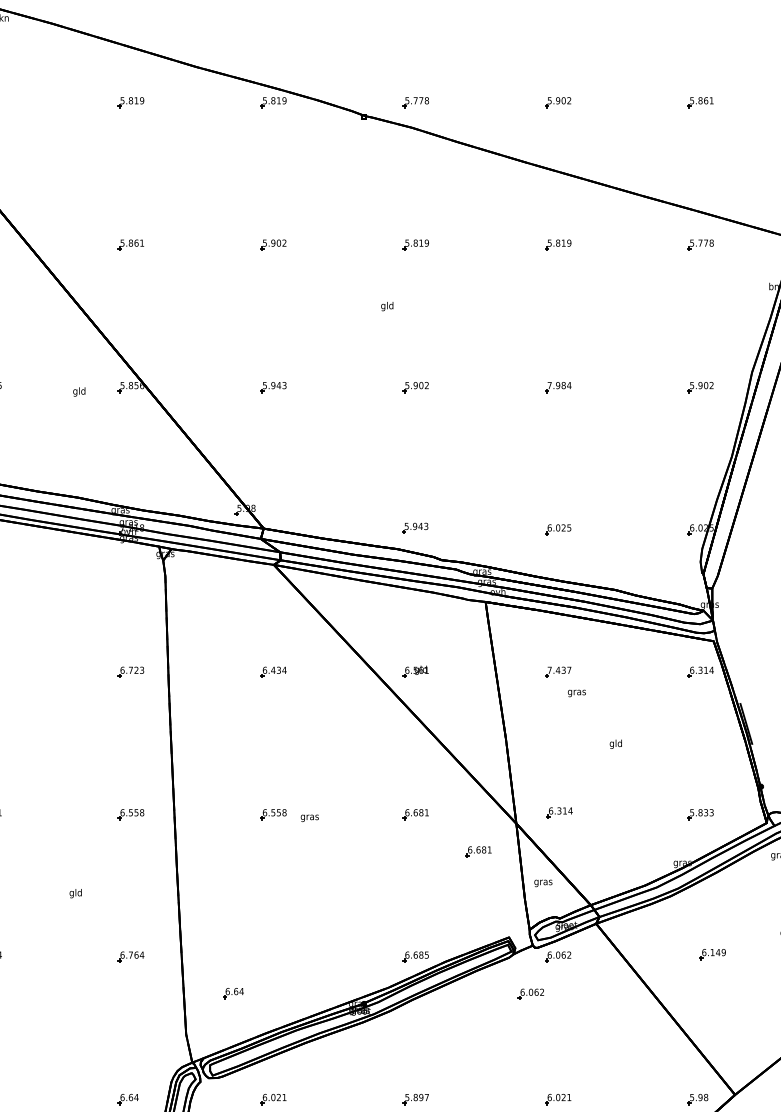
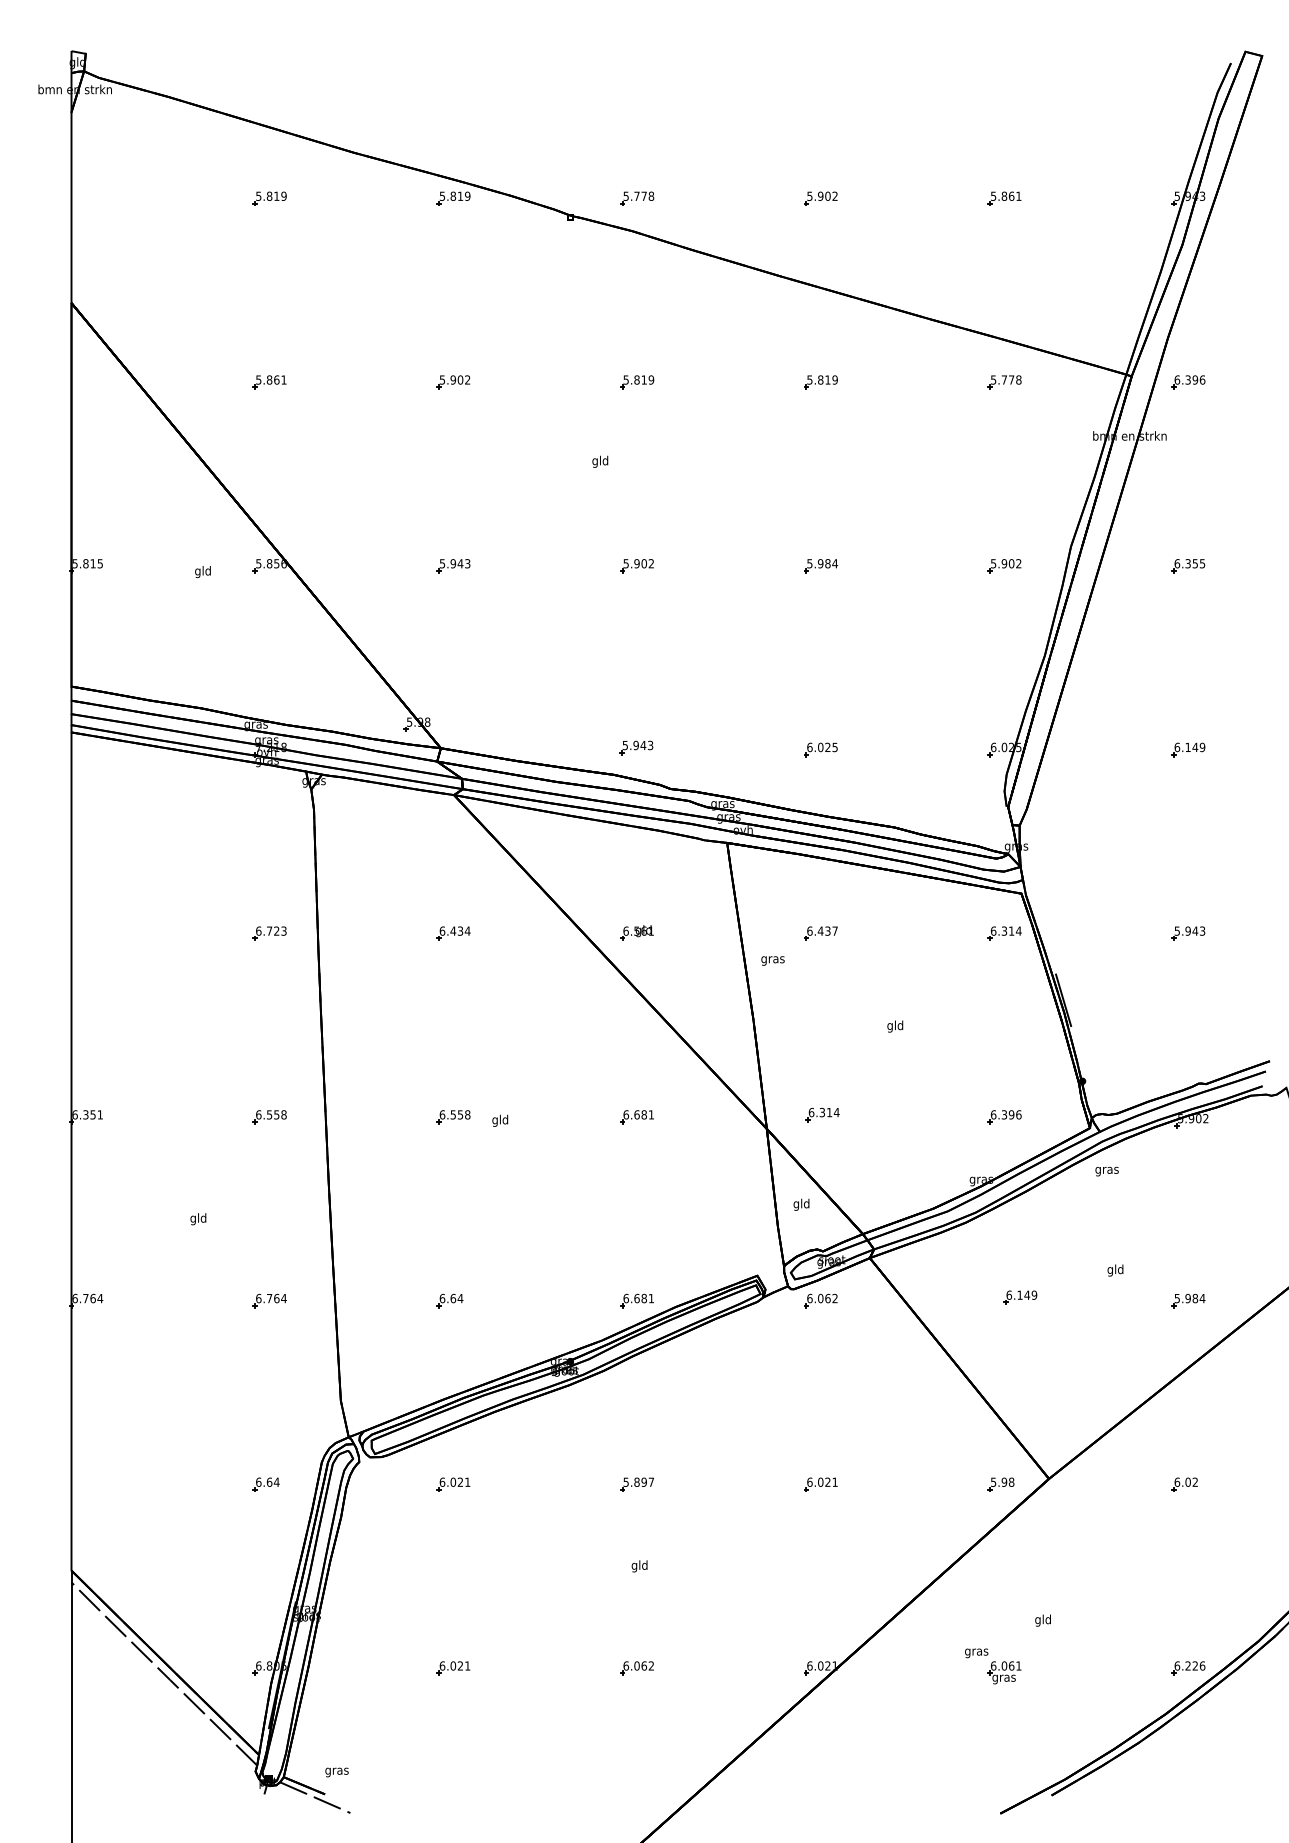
text: (549, 385) -> (809, 563), 7.984 -> 5.984
text: (549, 669) -> (809, 930), 7.437 -> 6.437
text: (576, 693) -> (772, 960), moved
text: (701, 812) -> (1005, 1114), 5.833 -> 6.396
text: (309, 817) -> (500, 1120), gras -> gld
part: (478, 851) -> (717, 1165), removed
text: (543, 882) -> (801, 1204), gras -> gld
text: (426, 955) -> (650, 1298), 6.685 -> 6.681
part: (233, 993) -> (449, 1300), moved
part: (530, 993) -> (785, 1348), removed

